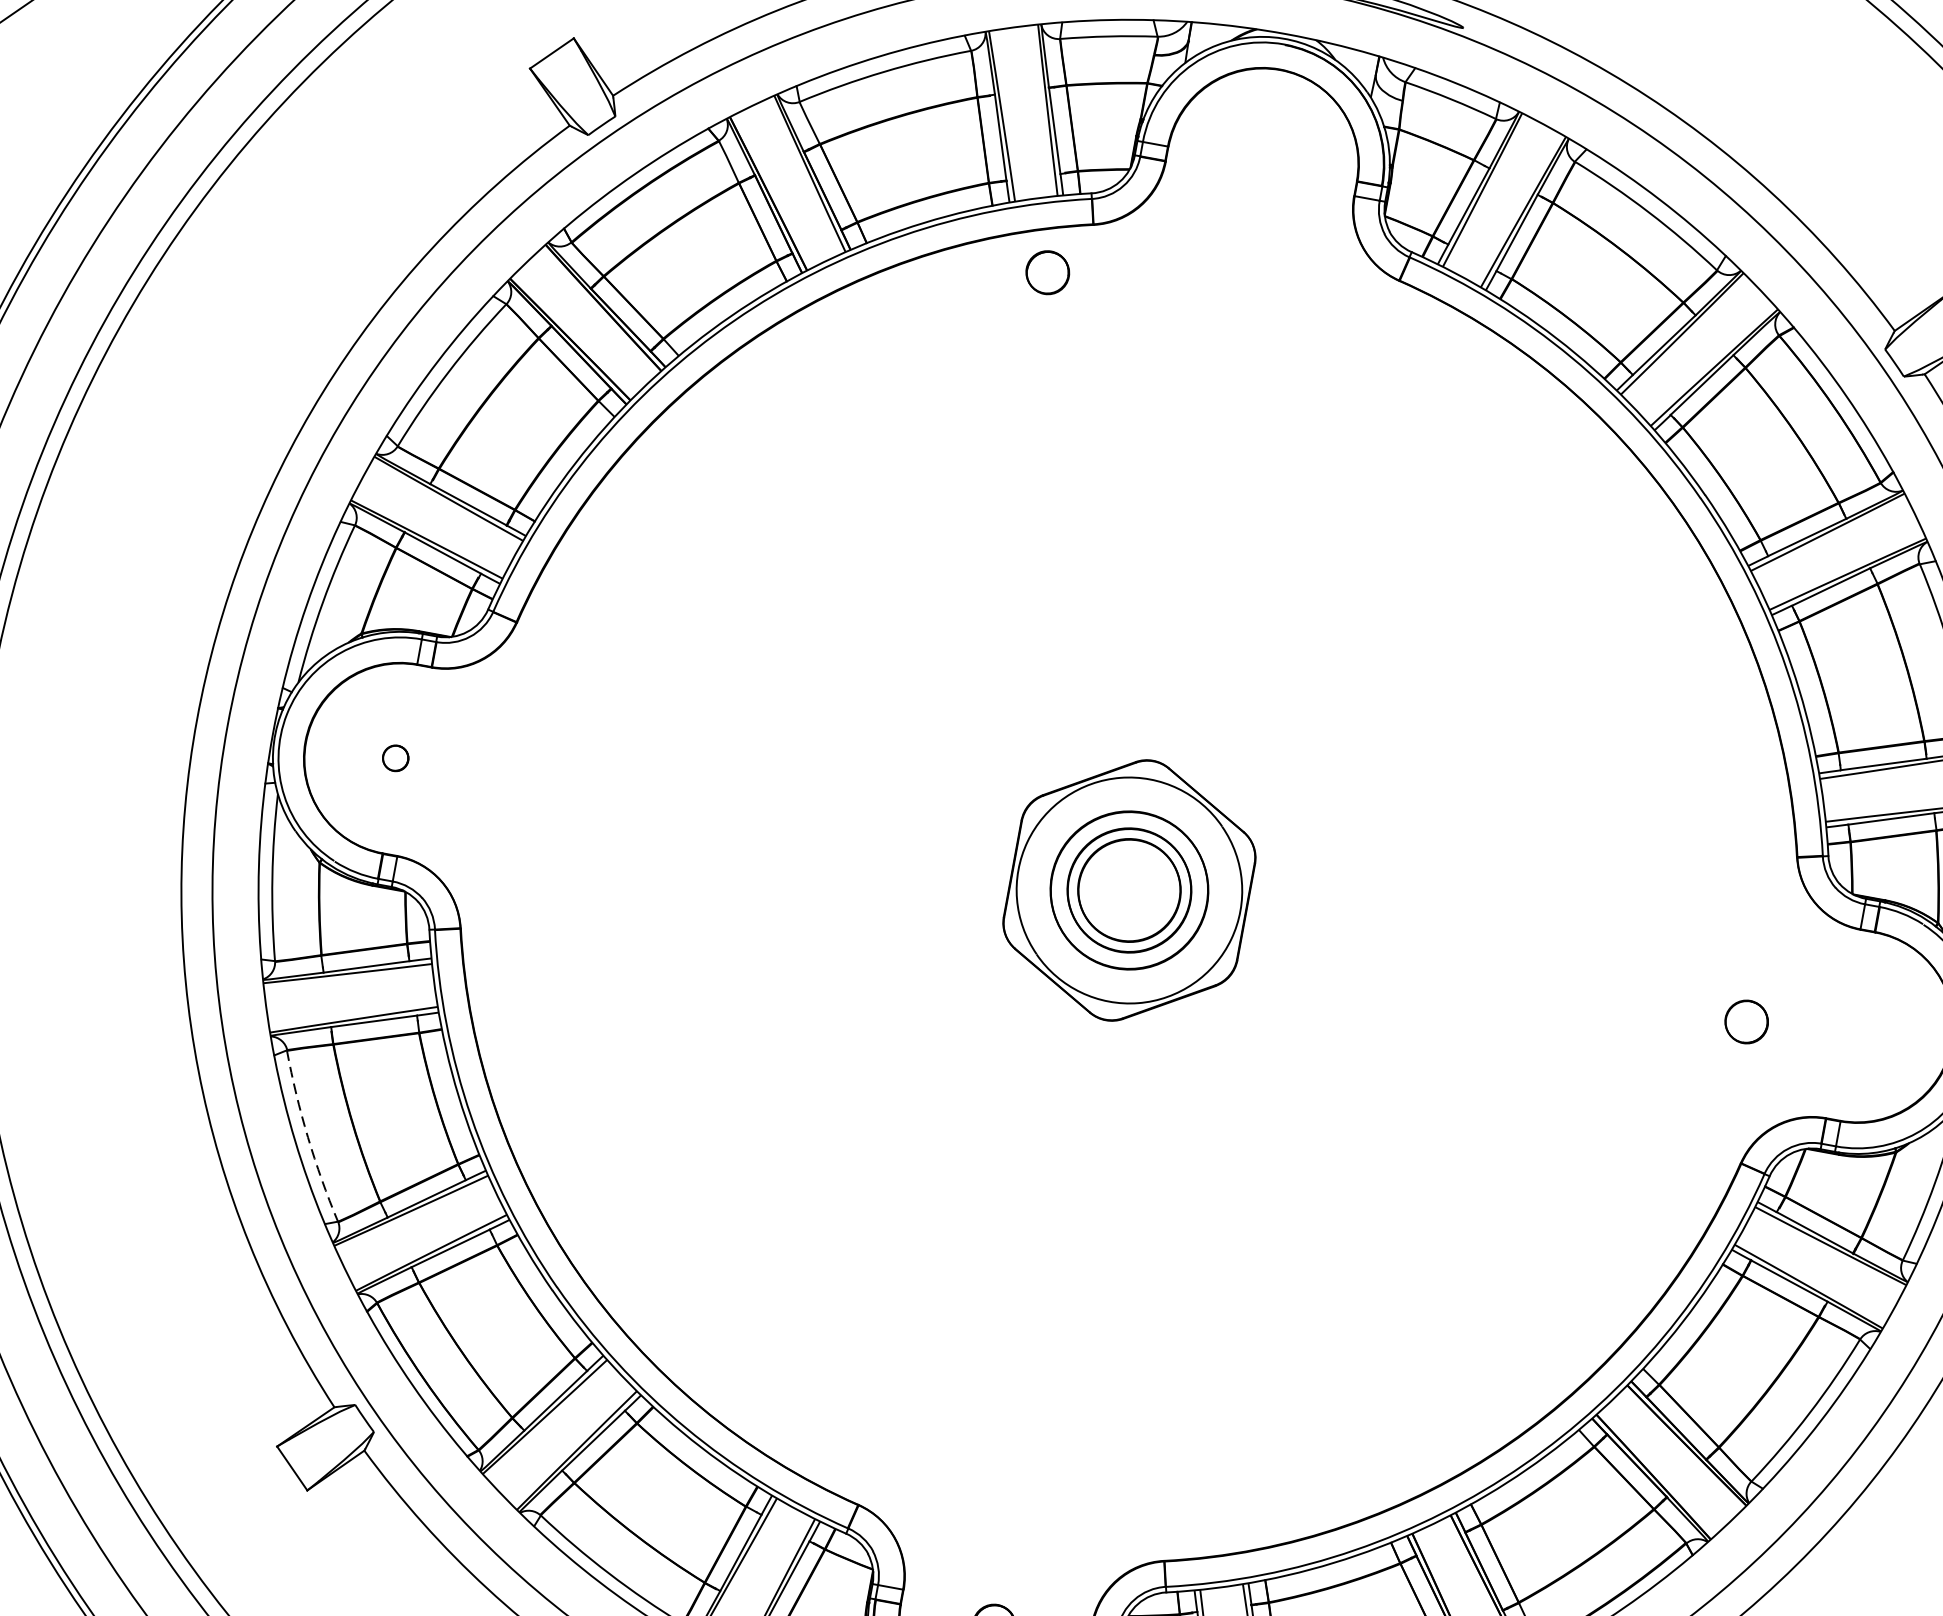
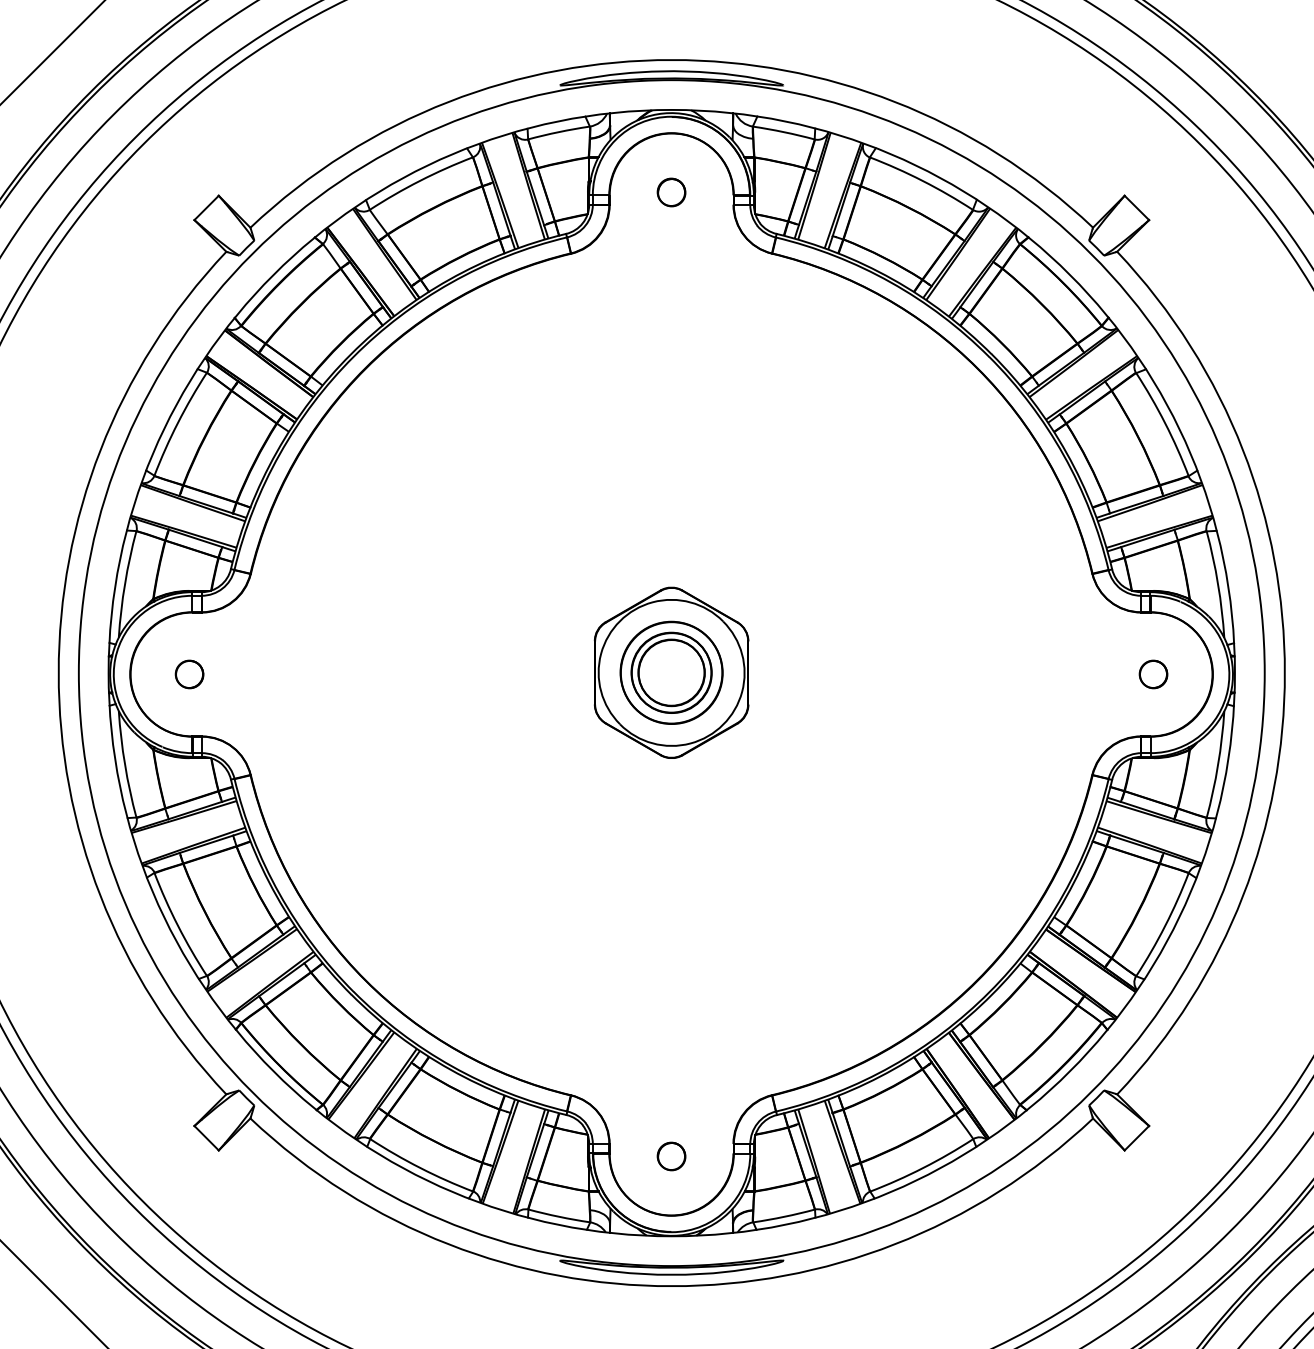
part: (1047, 272) -> (671, 192), moved
part: (395, 758) -> (189, 674), size x1.67
part: (1746, 1022) -> (1153, 674), moved
arc: (307, 1136) -> (177, 925), dashed -> solid

